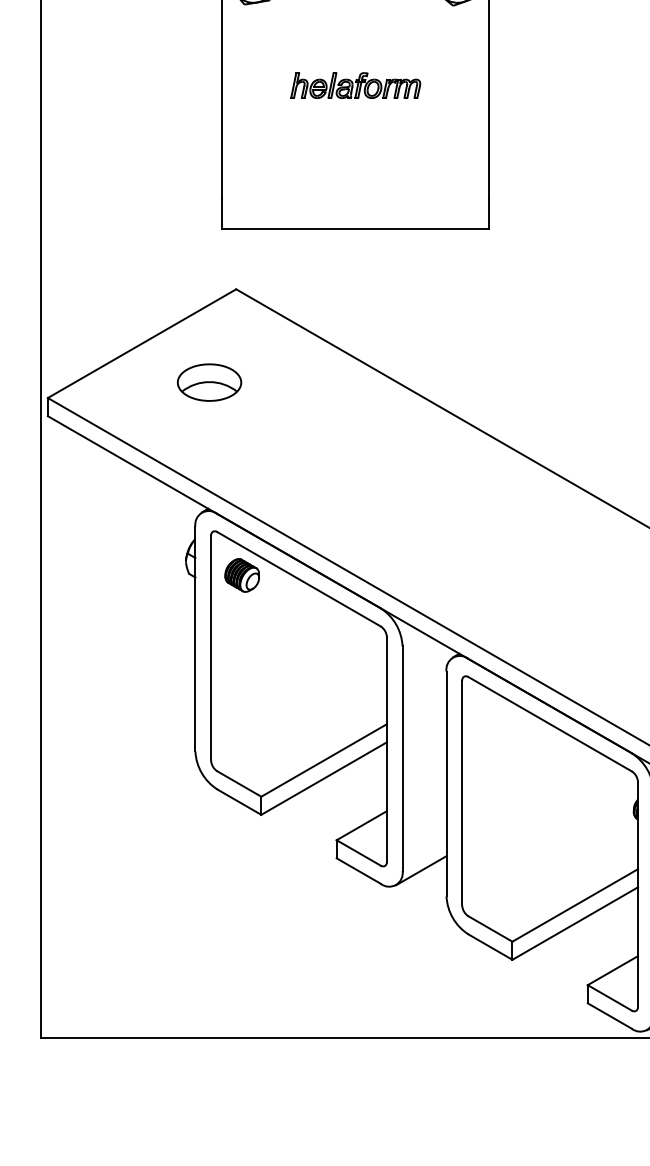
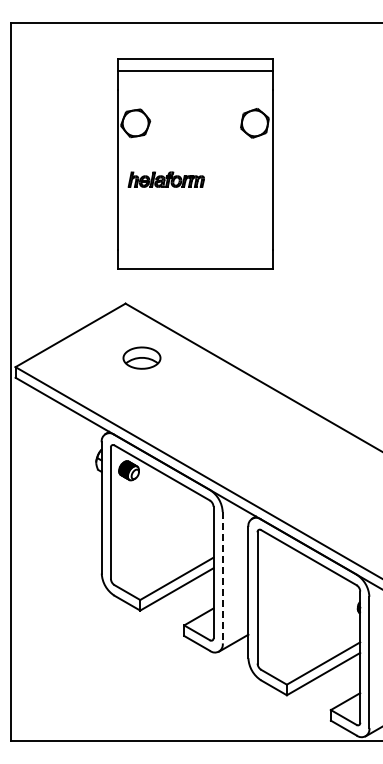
part: (354, 85) -> (165, 179), moved
part: (208, 381) -> (141, 357), moved
line: (402, 758) -> (222, 577), solid -> dashed

